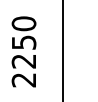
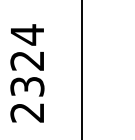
text: (23, 42) -> (26, 60), 2250 -> 2324

